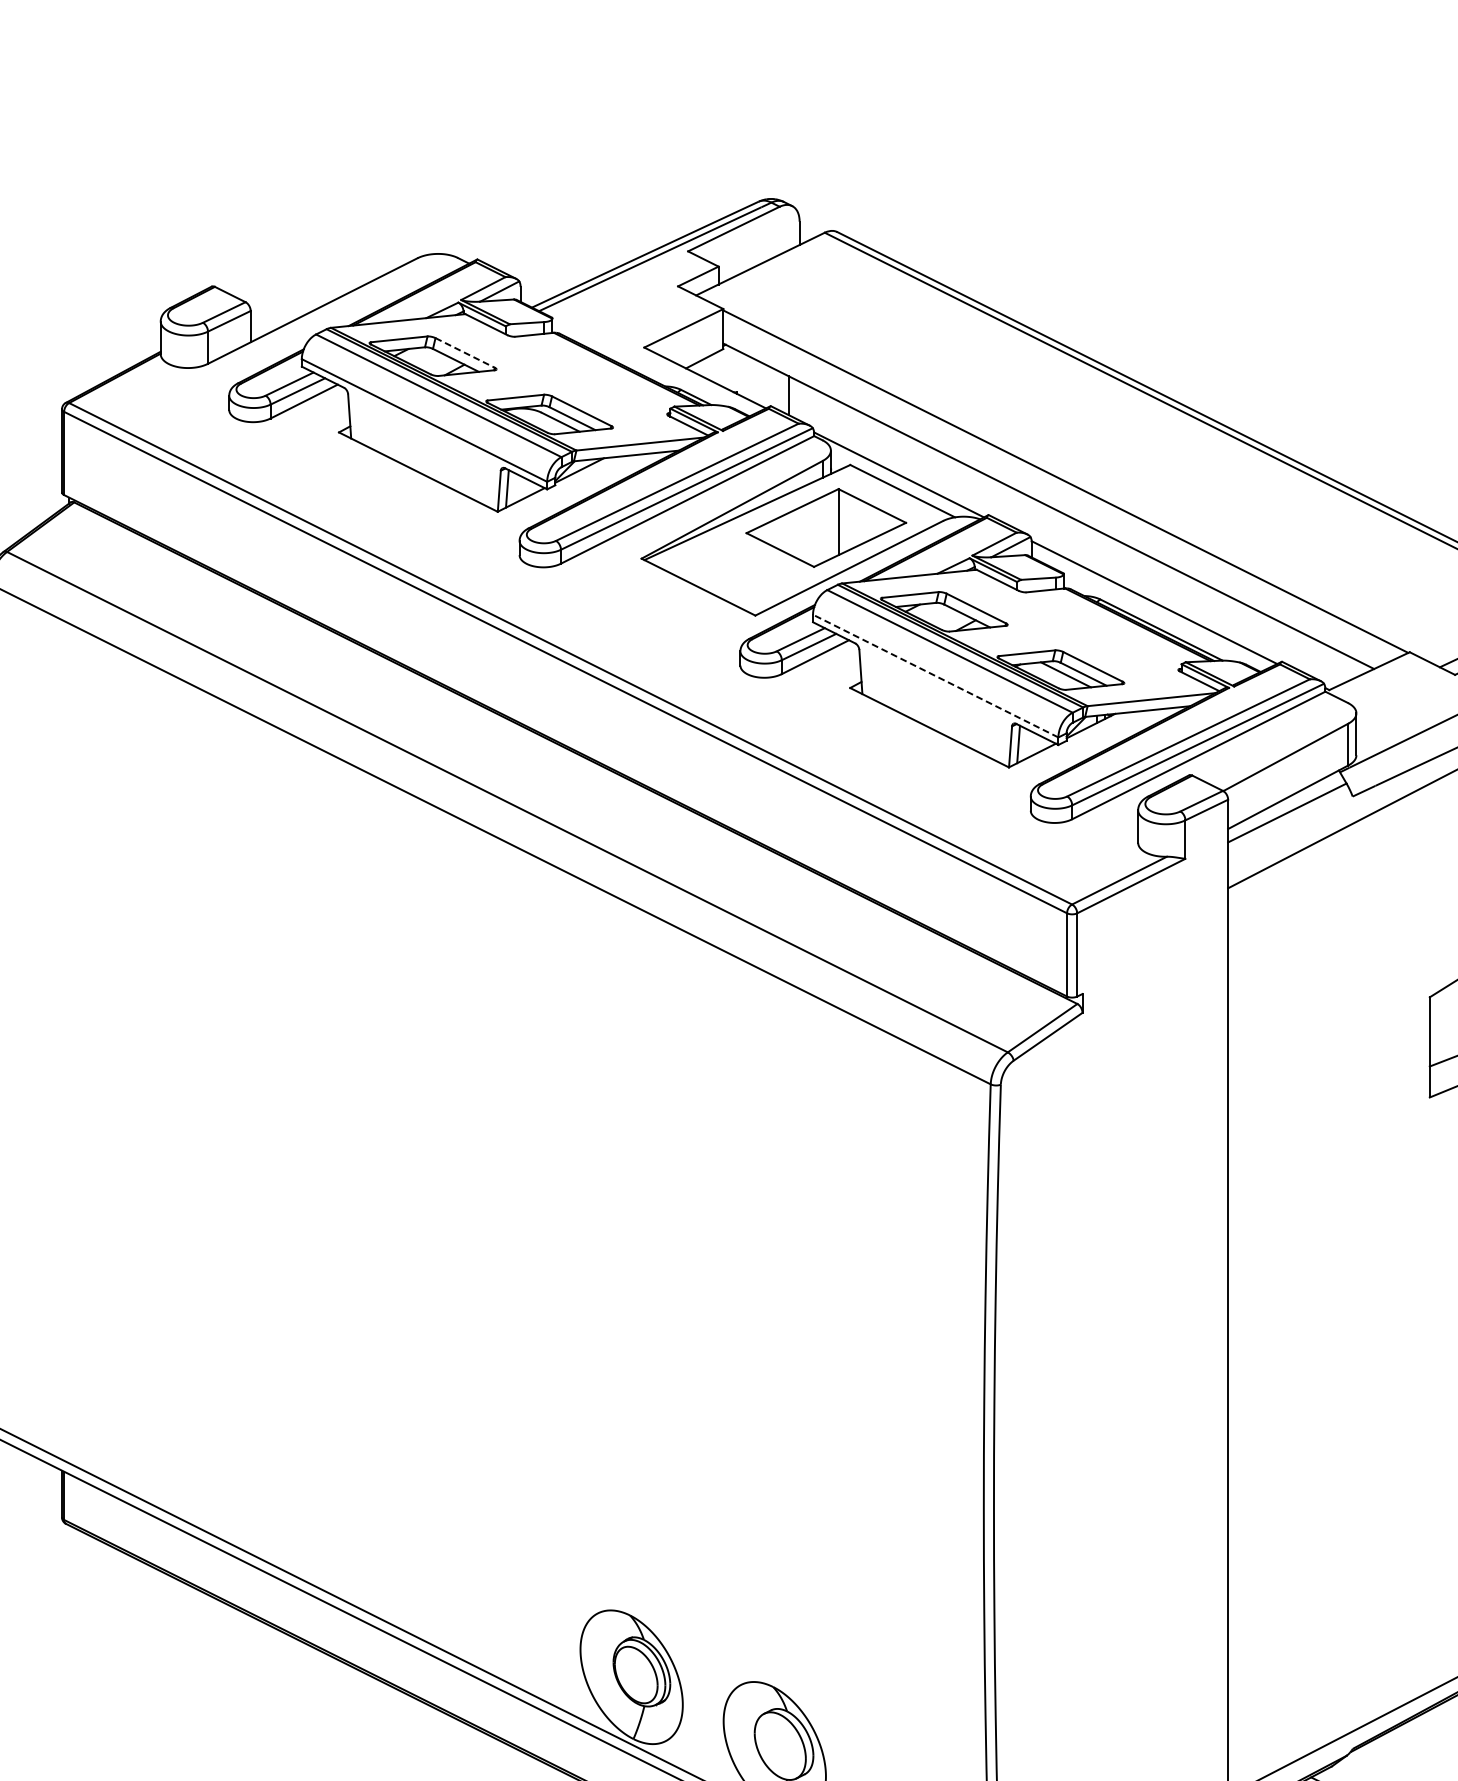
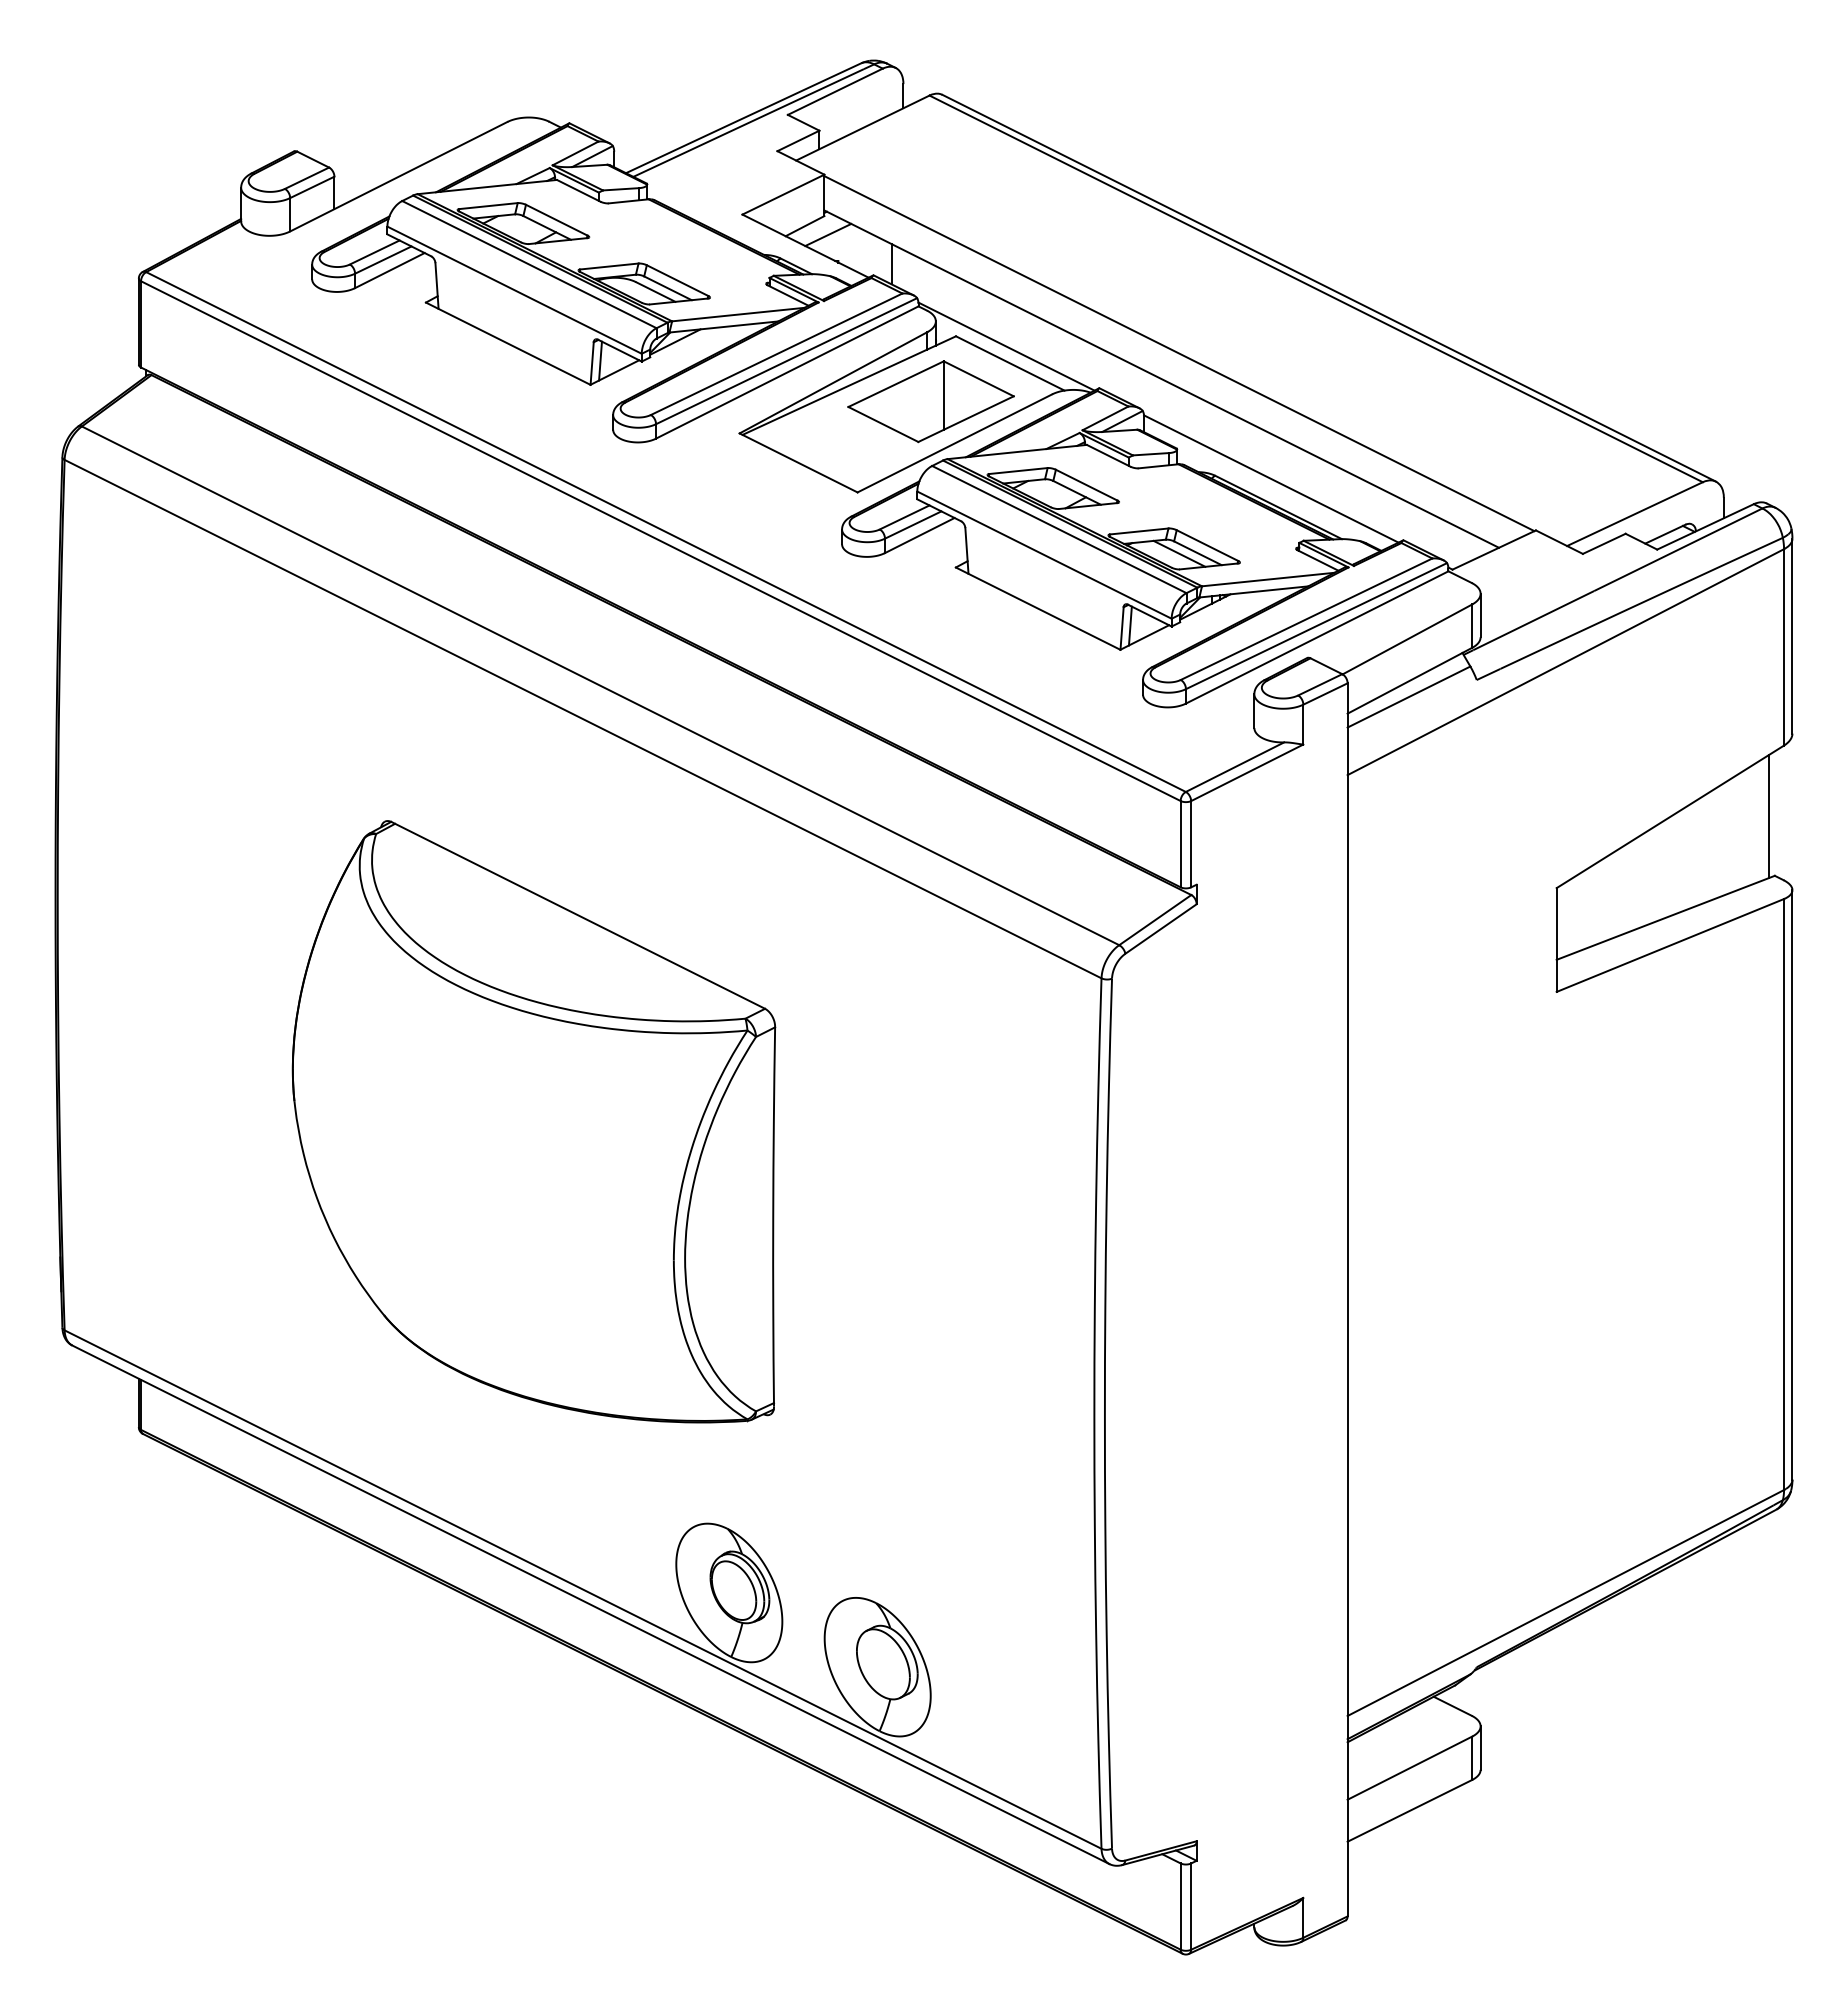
line: (465, 353) -> (557, 220), dashed -> solid
line: (727, 366) -> (828, 234), added
line: (935, 675) -> (1044, 554), dashed -> solid
part: (442, 1222) -> (533, 1121), added

